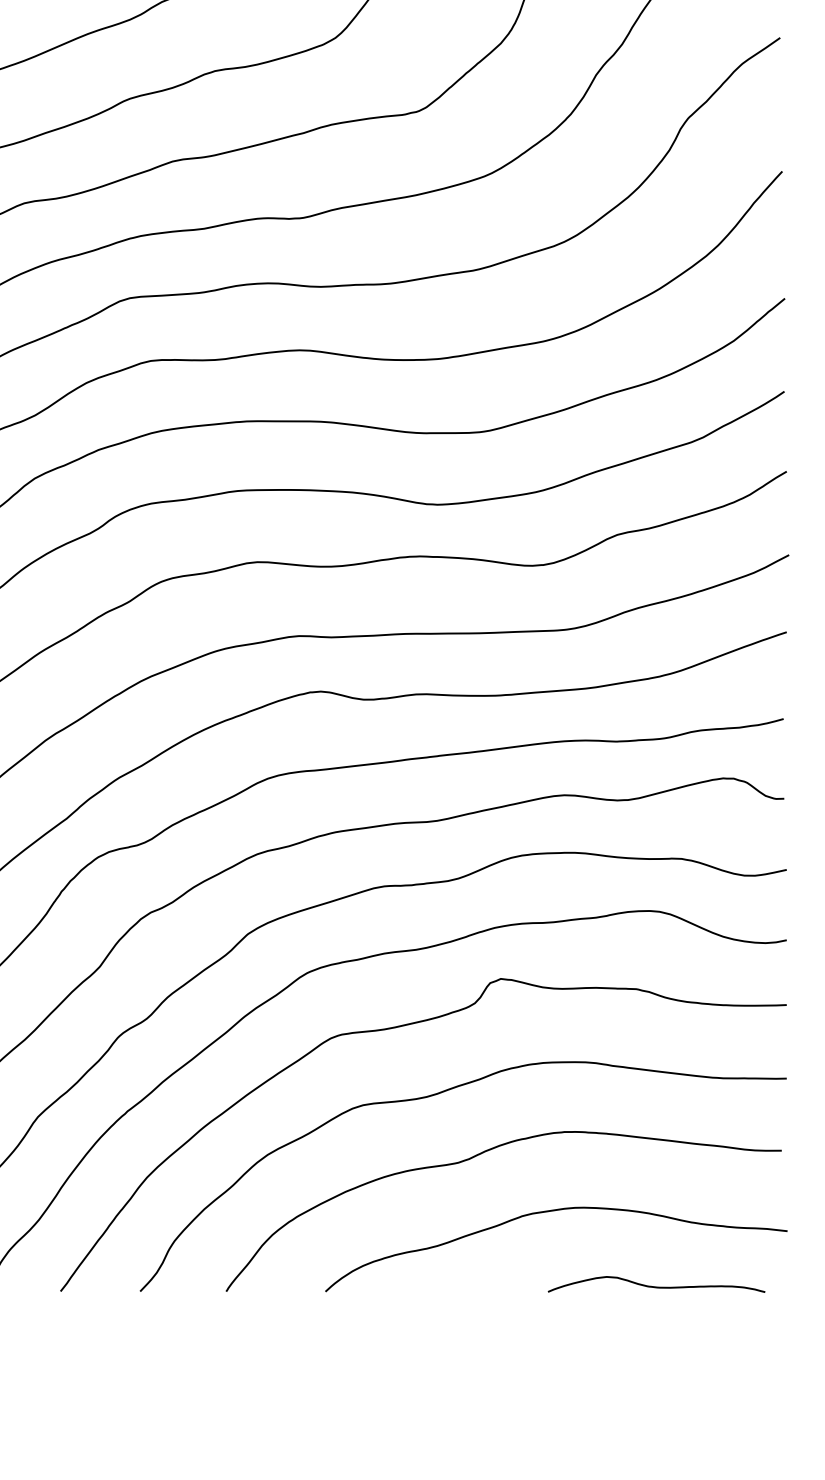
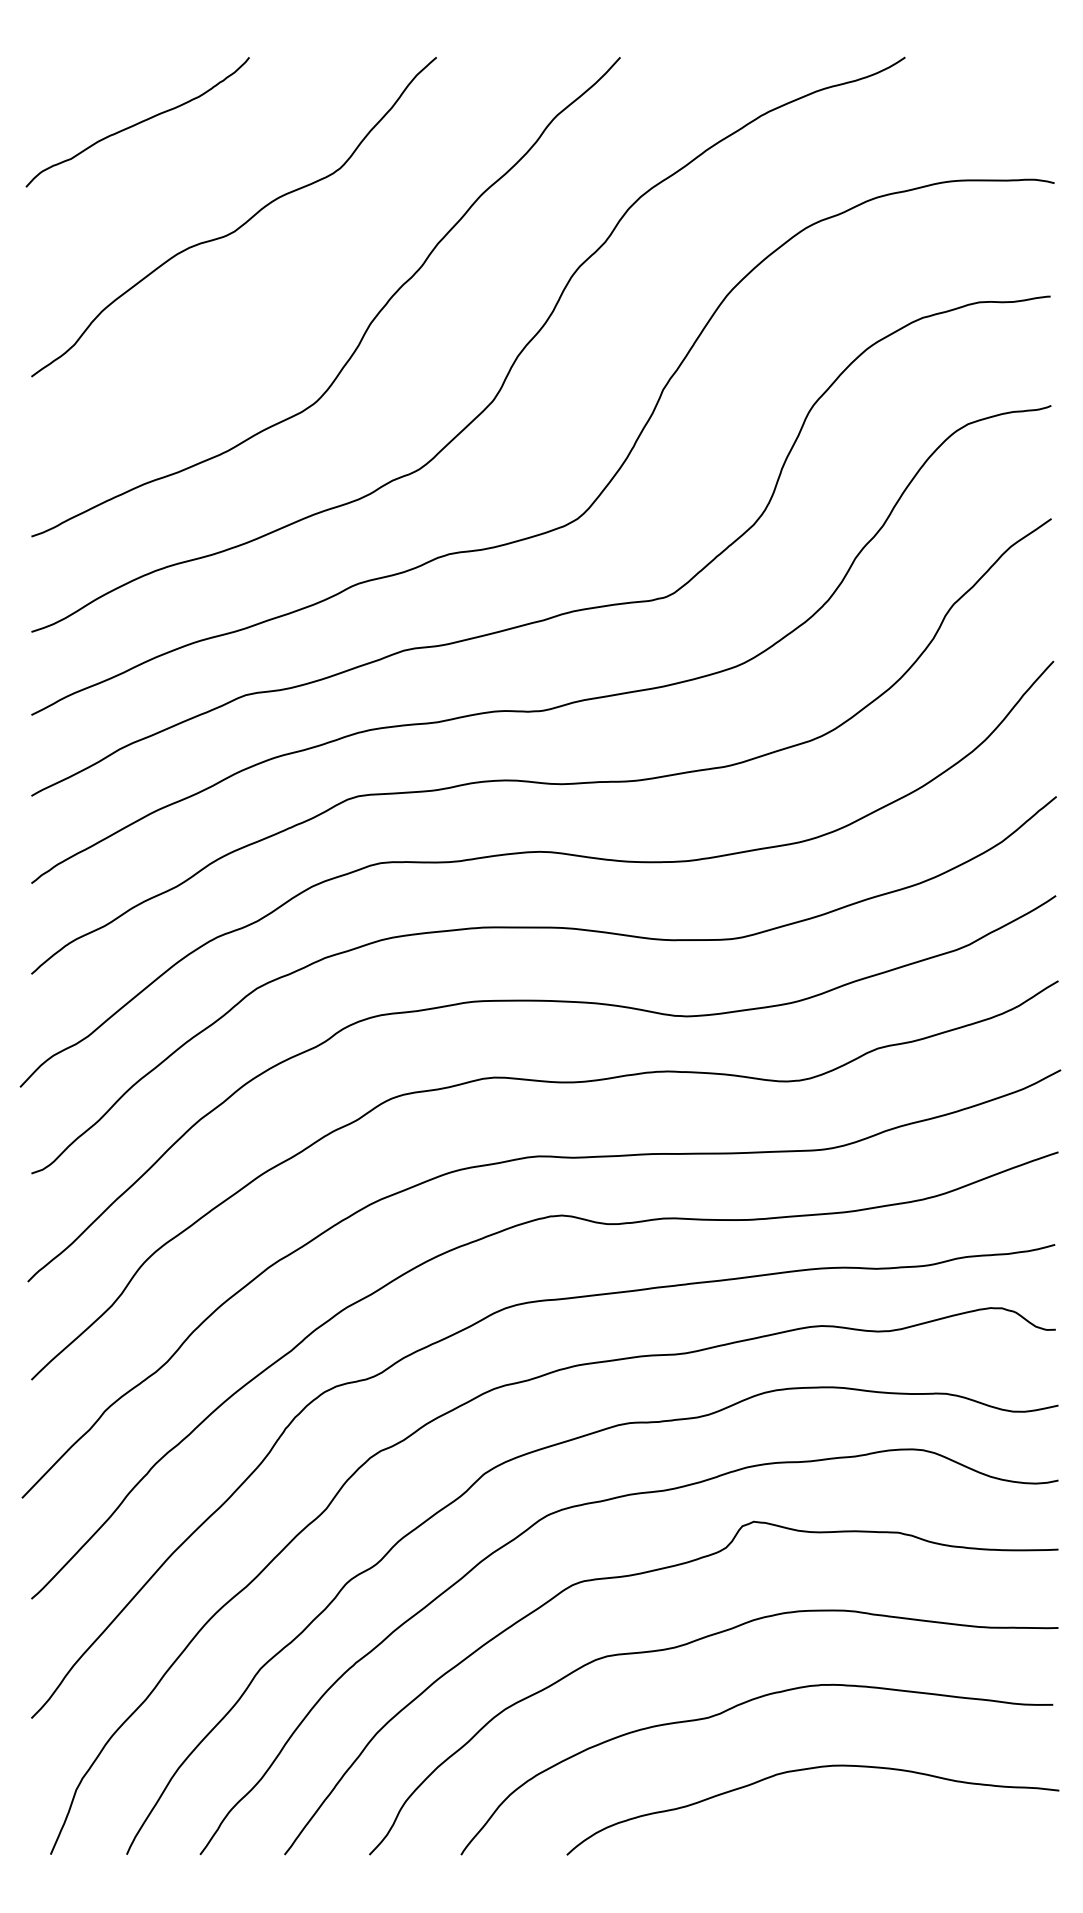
curve: (656, 1286) -> (919, 1849), removed

